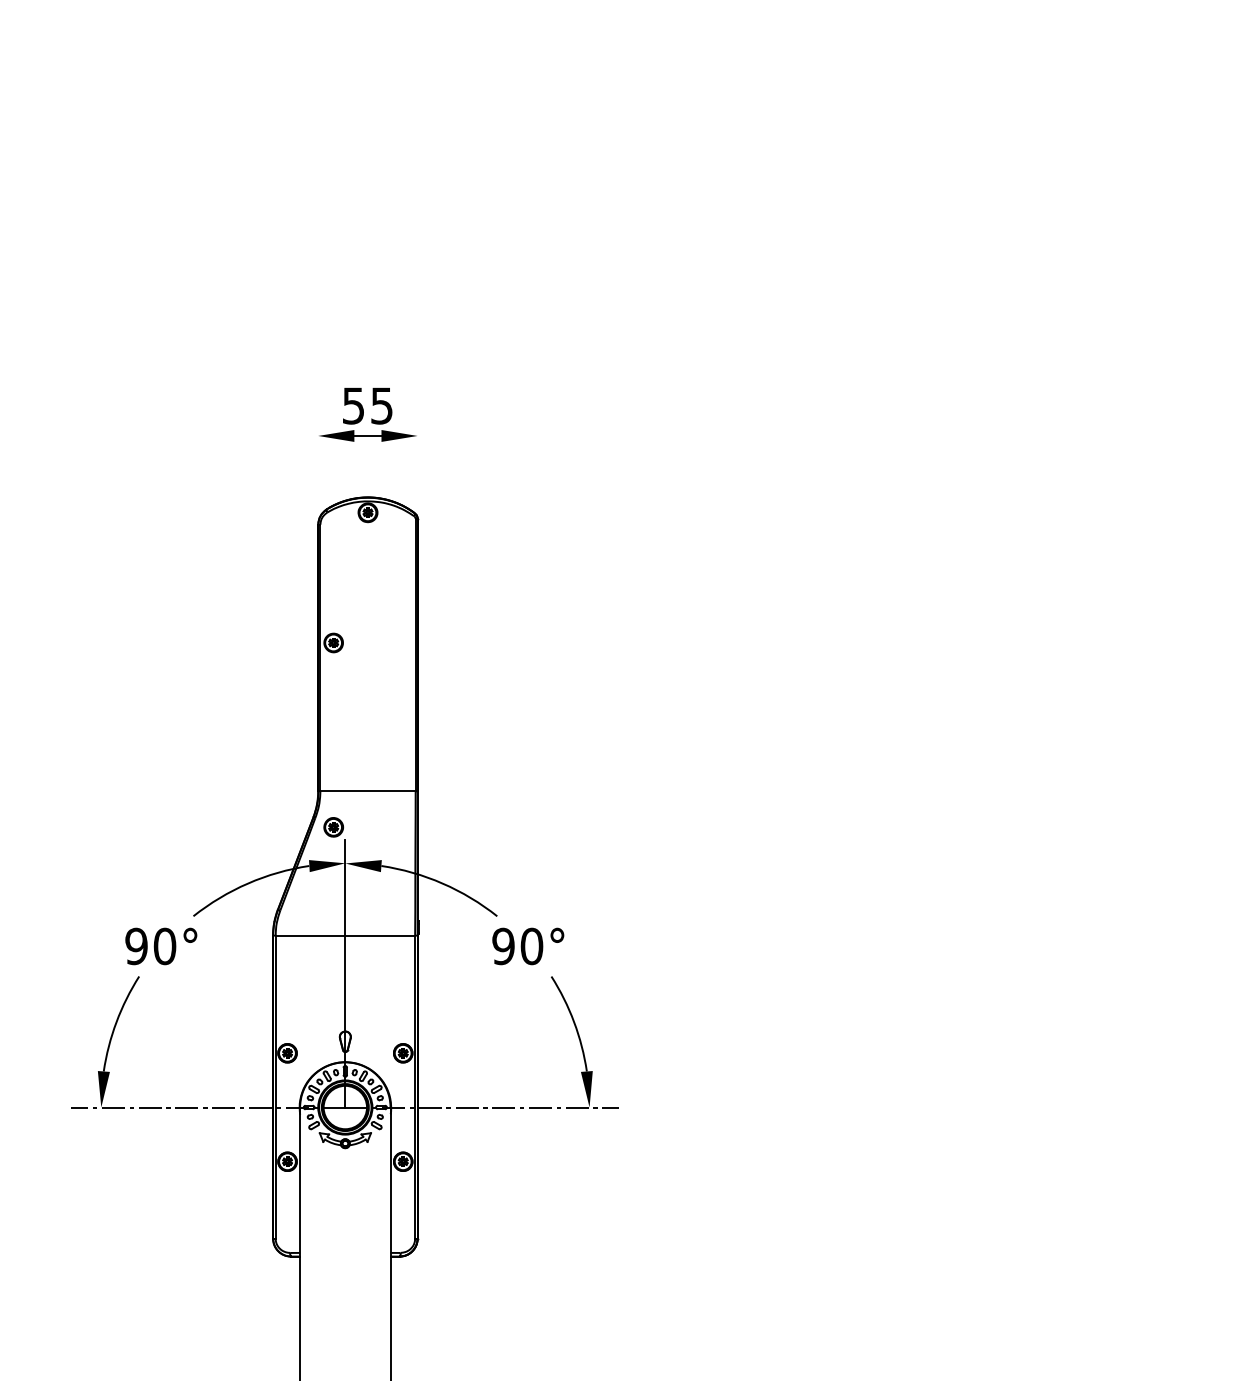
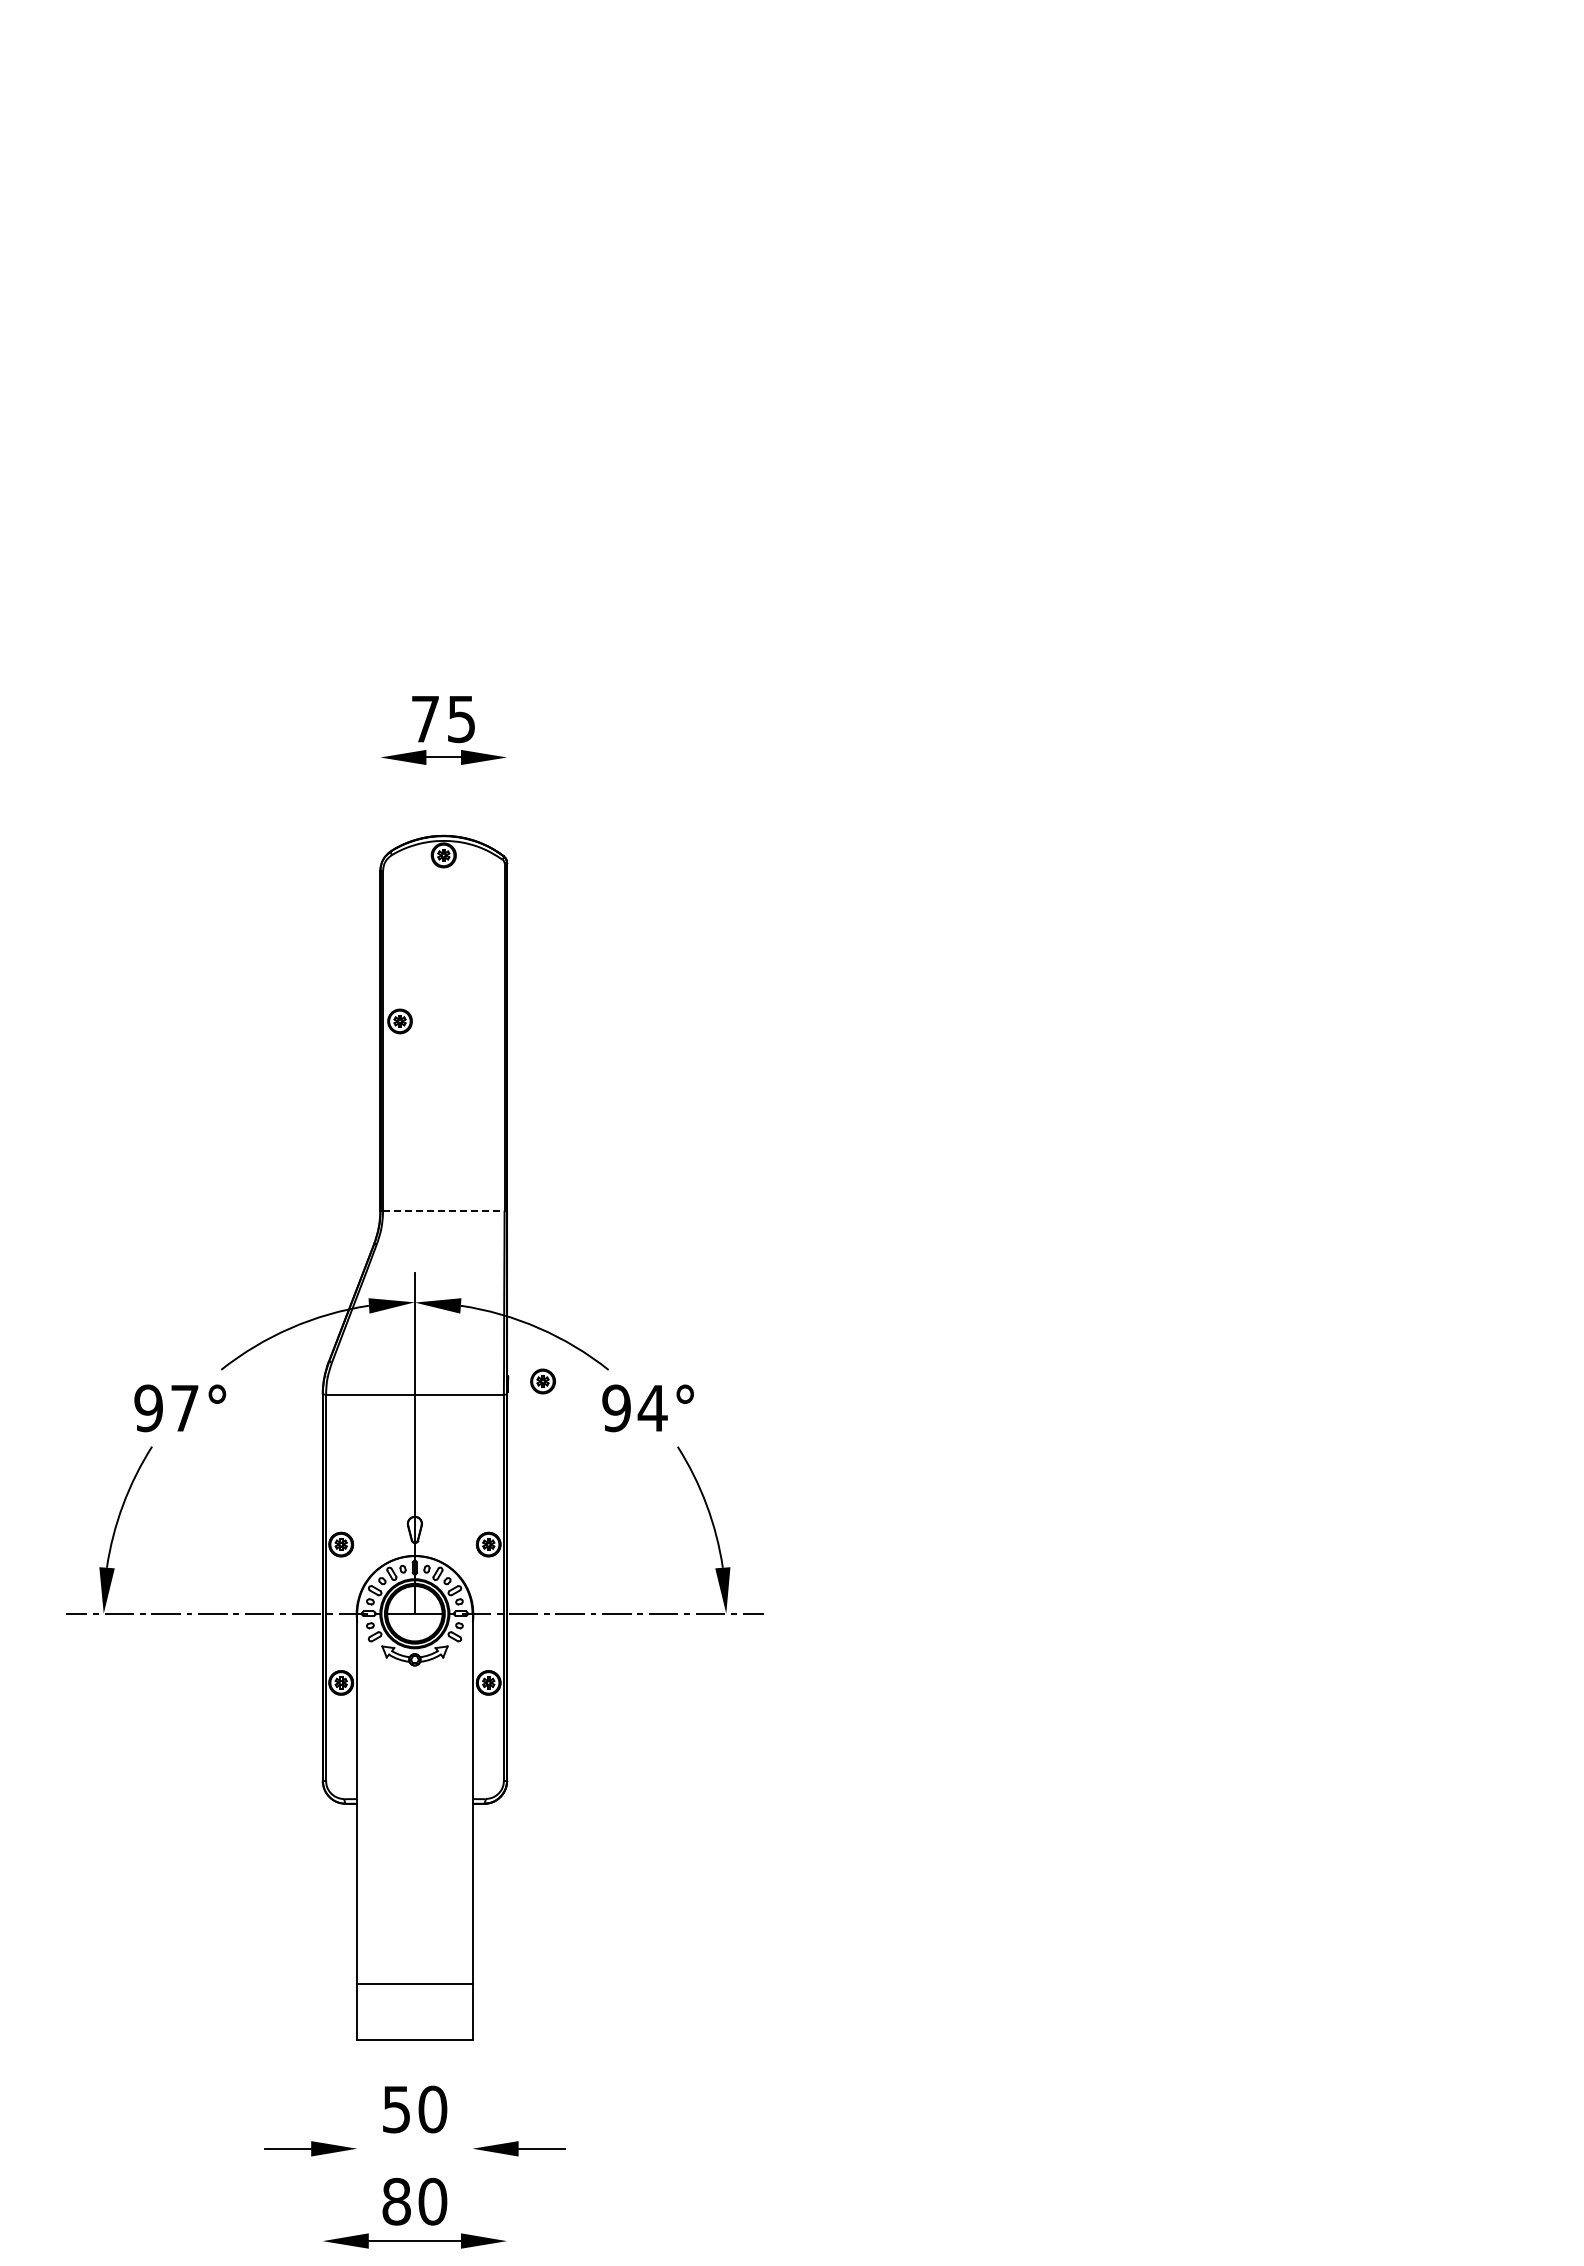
text: (353, 406) -> (425, 719), 55 -> 75
line: (367, 791) -> (443, 1210), solid -> dashed
part: (333, 827) -> (542, 1381), moved
text: (164, 946) -> (184, 1408), 90° -> 97°
text: (531, 946) -> (652, 1408), 90° -> 94°

